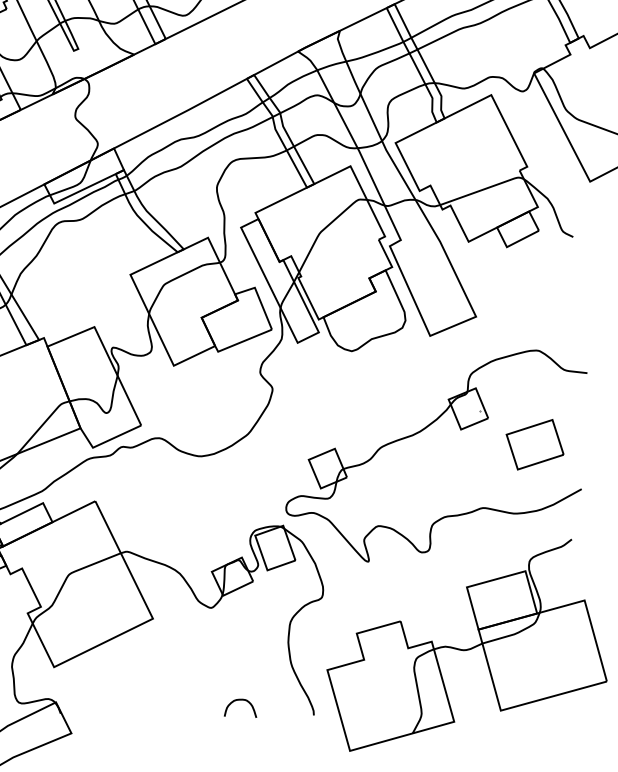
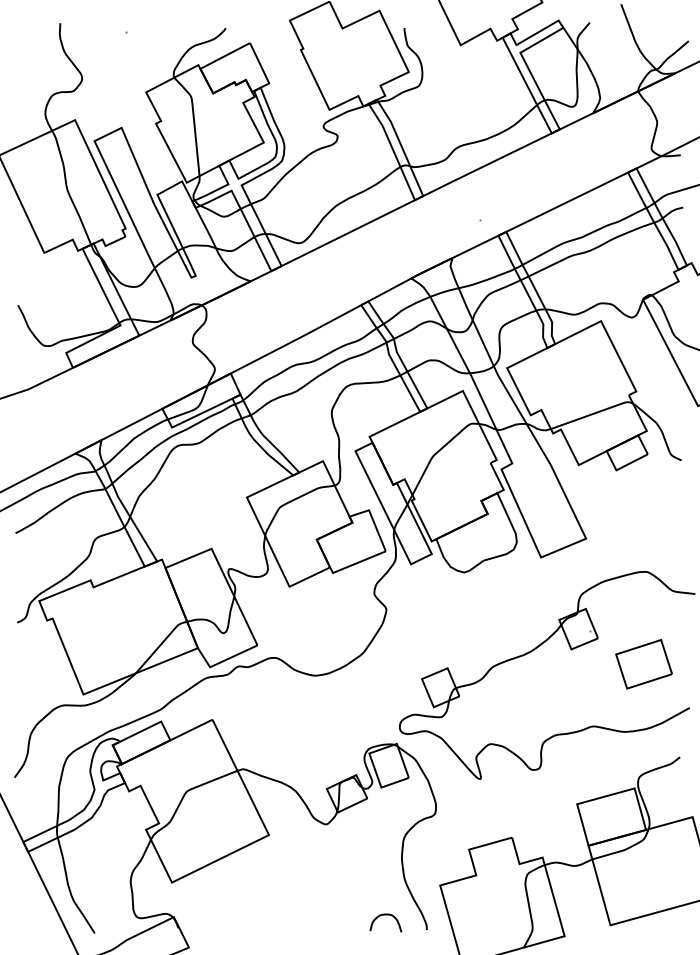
curve: (240, 700) -> (385, 915), moved

